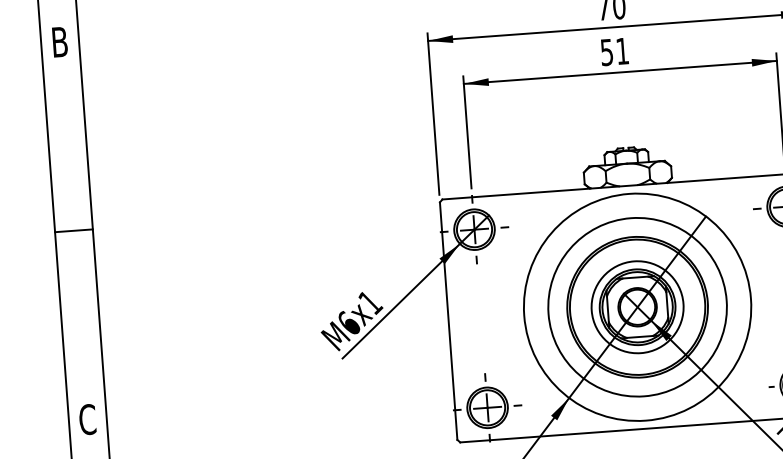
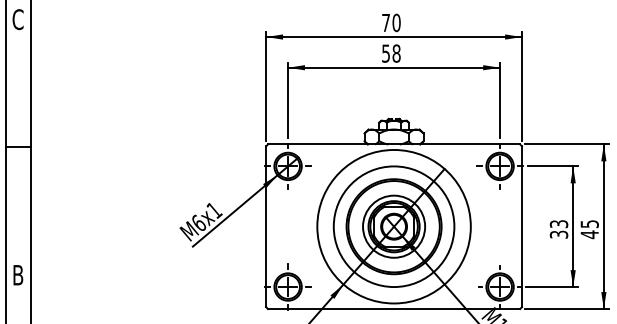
text: (58, 42) -> (17, 19), B -> C
text: (622, 51) -> (396, 53), 51 -> 58
text: (86, 418) -> (17, 274), C -> B

